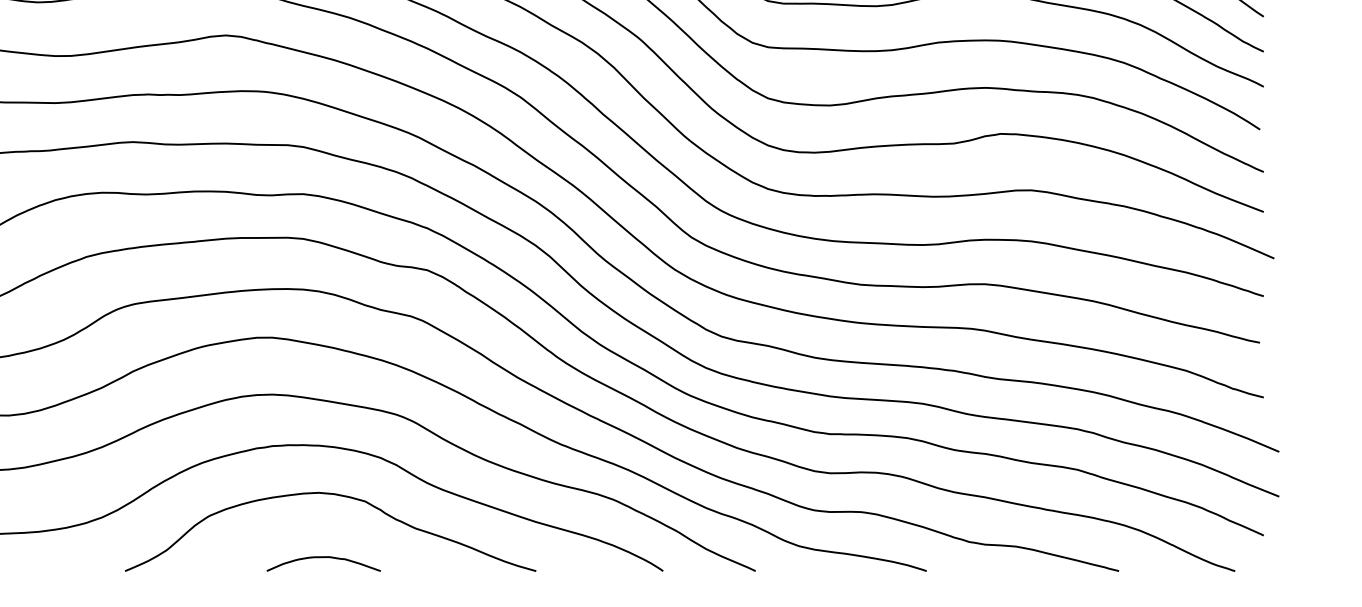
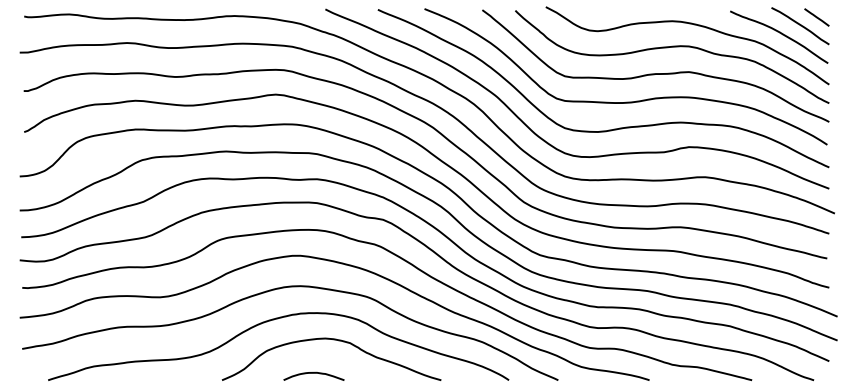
curve: (322, 558) -> (313, 373), moved

